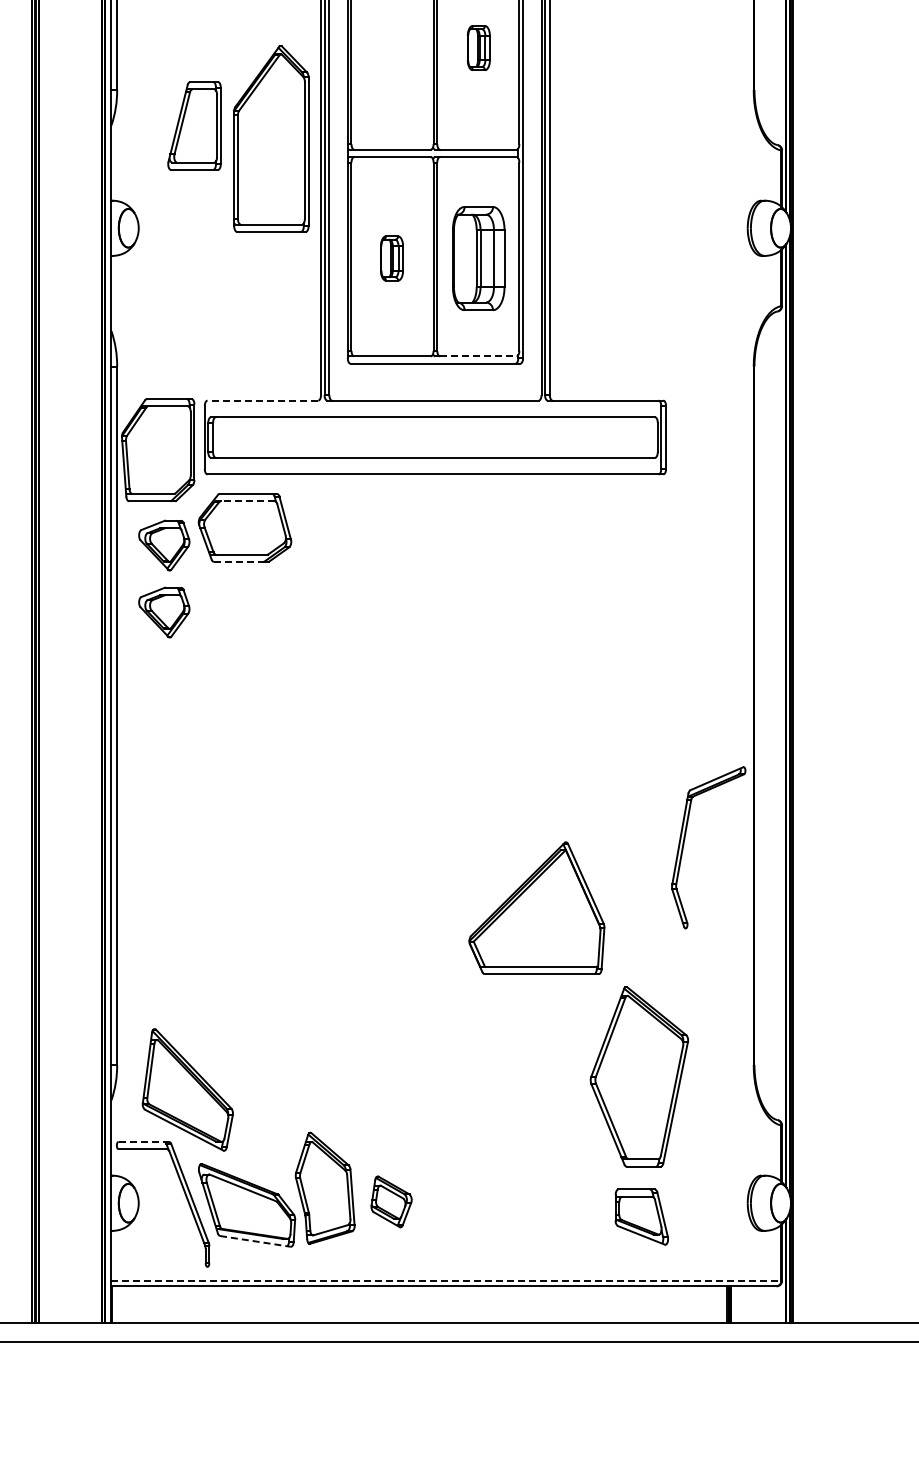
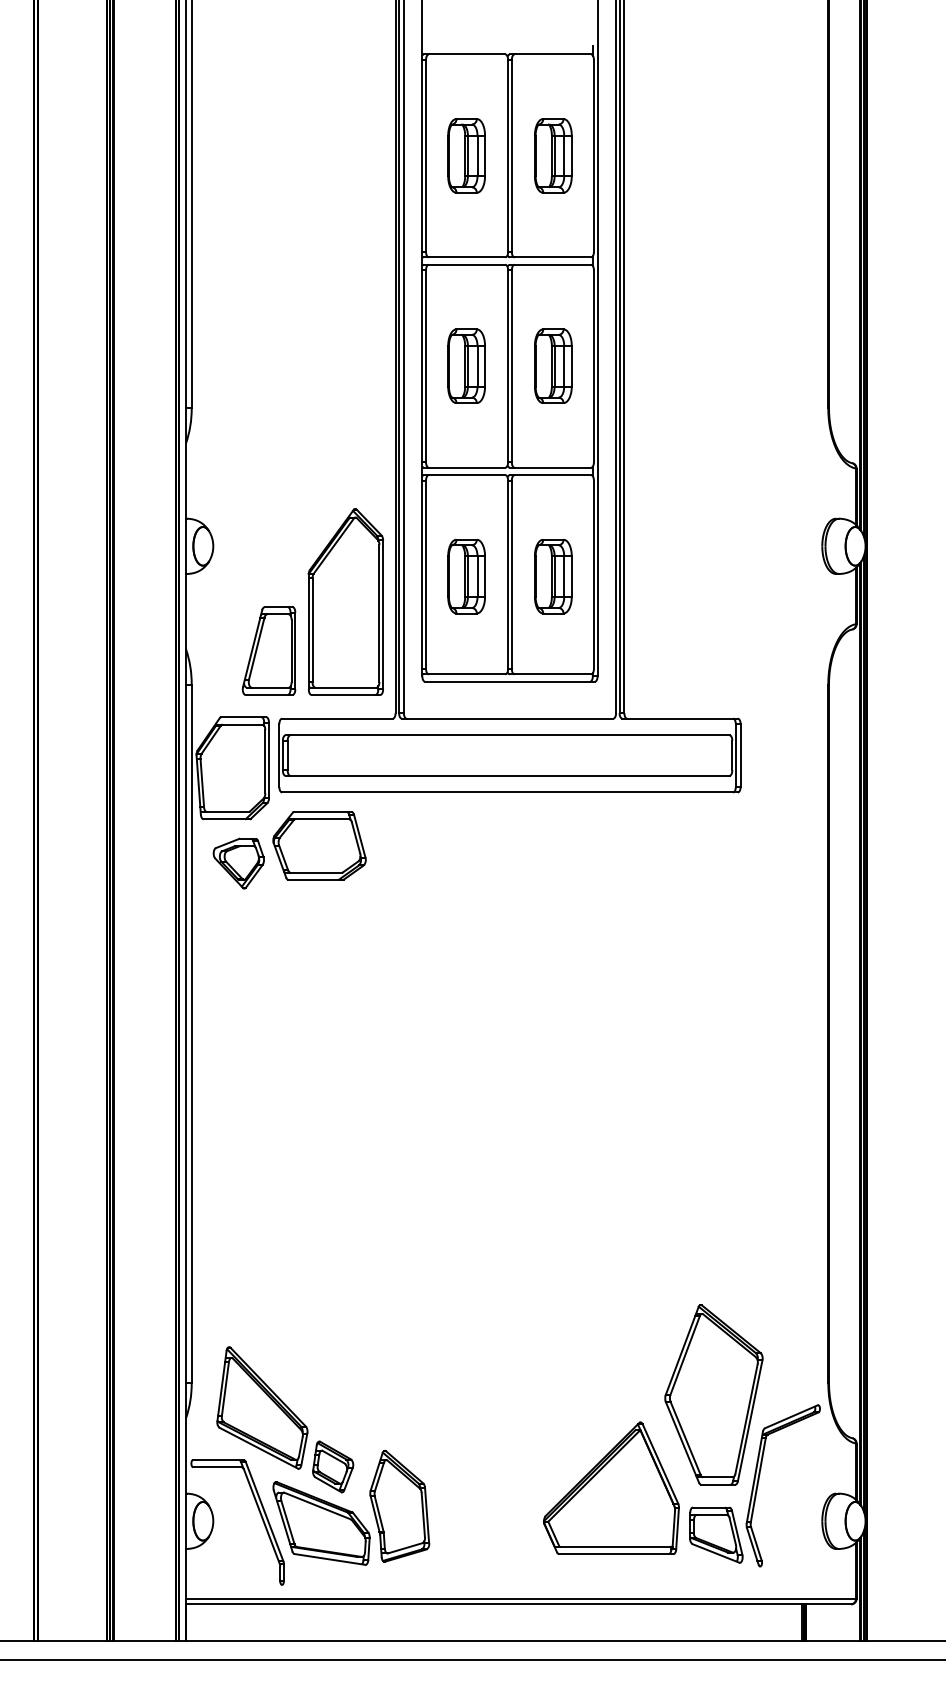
part: (391, 47) -> (466, 365), added
part: (478, 47) -> (553, 365), size x1.67
part: (193, 125) -> (268, 650), moved
part: (270, 138) -> (345, 601), moved
part: (391, 258) -> (466, 576), size x1.67
part: (478, 258) -> (553, 576), size x0.71
line: (478, 356) -> (553, 674), dashed -> solid
line: (261, 400) -> (336, 718), dashed -> solid
line: (246, 501) -> (321, 819), dashed -> solid
line: (241, 561) -> (316, 879), dashed -> solid
part: (163, 612) -> (238, 930), removed
part: (684, 842) -> (759, 1480), moved
part: (536, 907) -> (611, 1487), moved
line: (143, 1141) -> (218, 1459), dashed -> solid
part: (391, 1201) -> (333, 1466), moved
line: (254, 1241) -> (329, 1559), dashed -> solid
line: (445, 1280) -> (520, 1598), dashed -> solid

